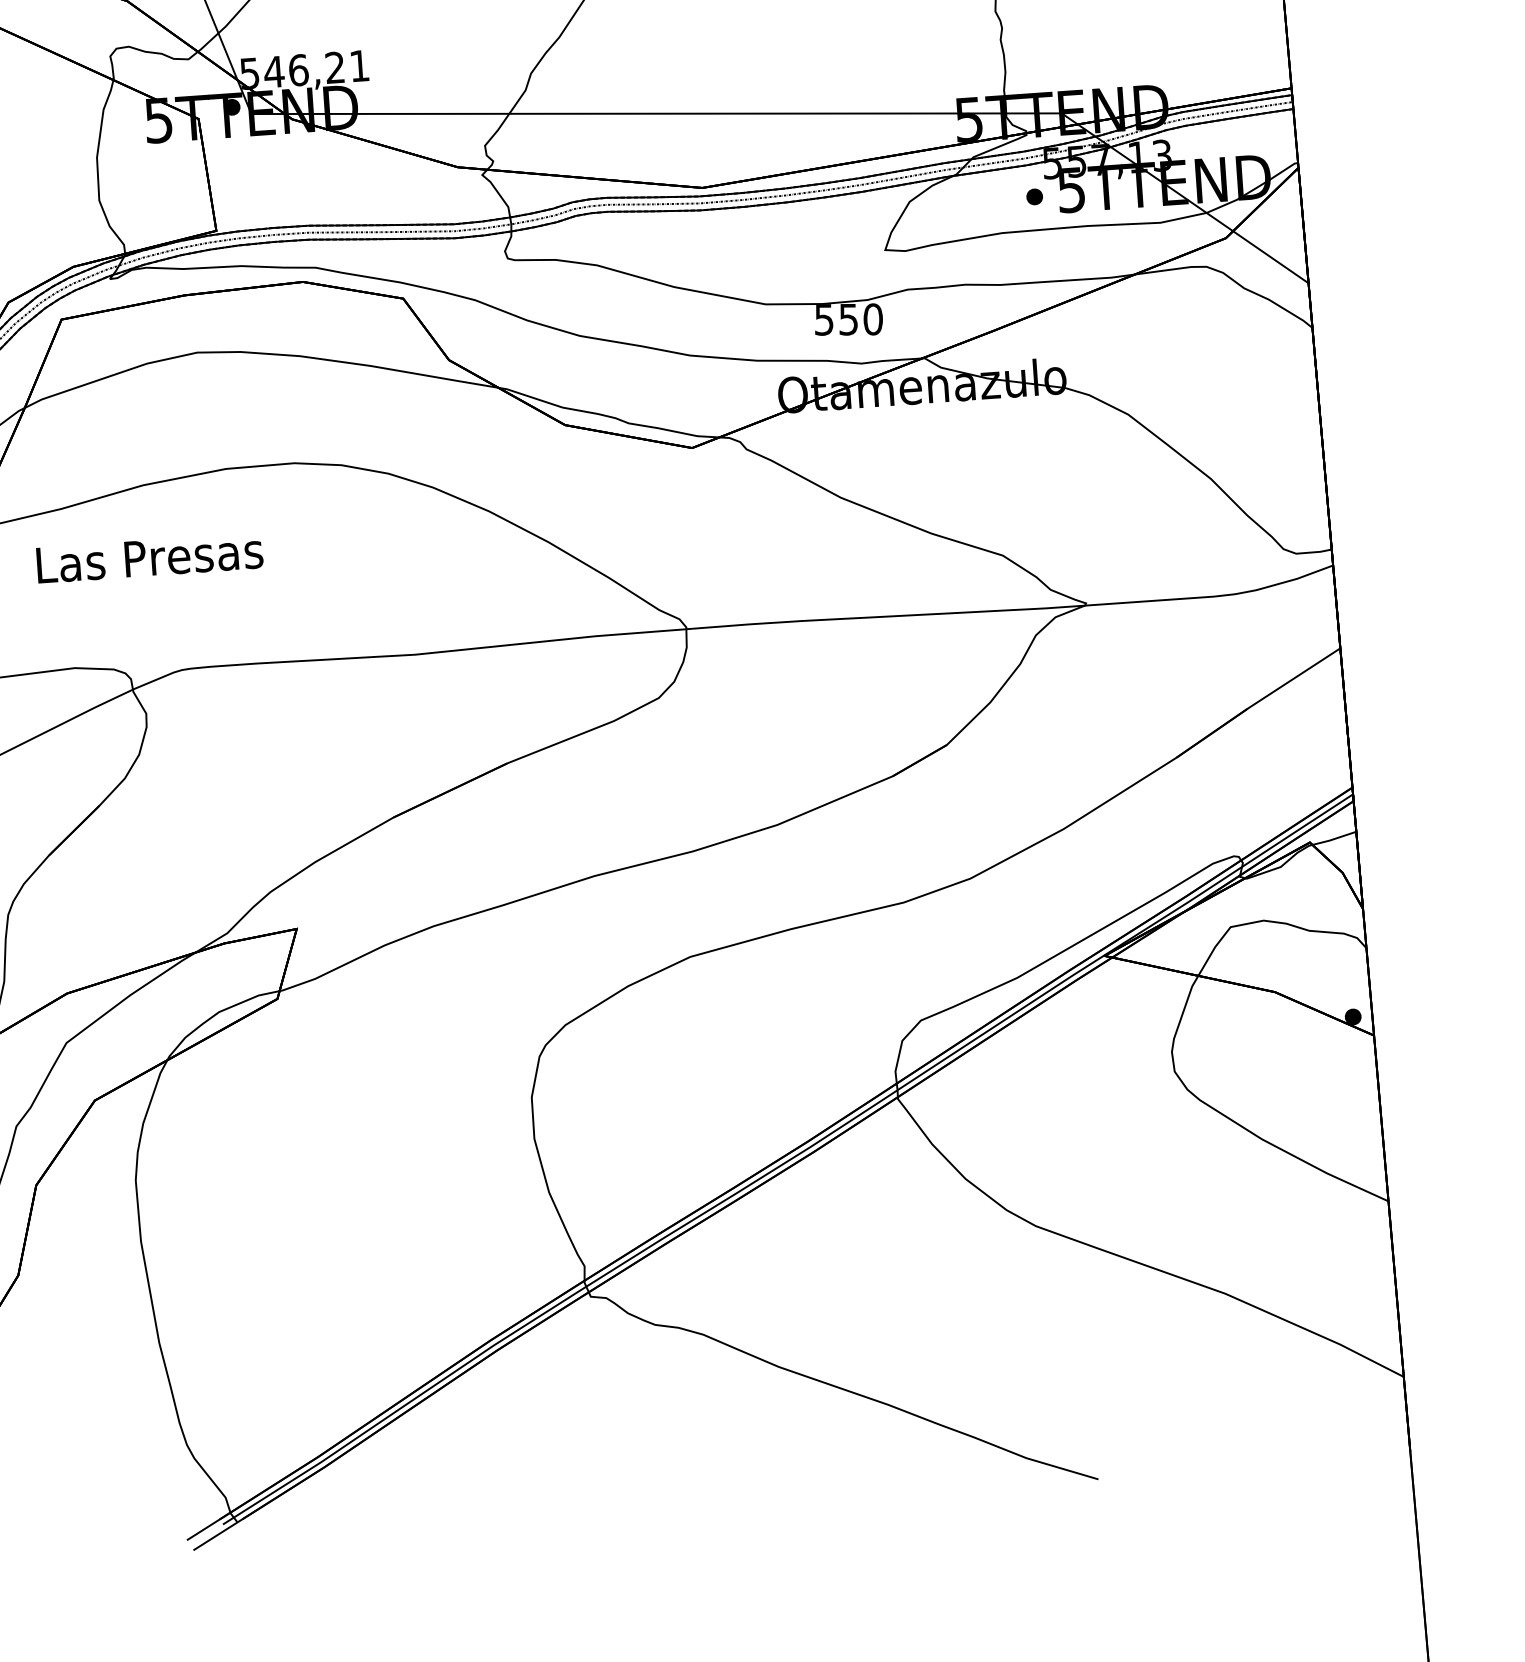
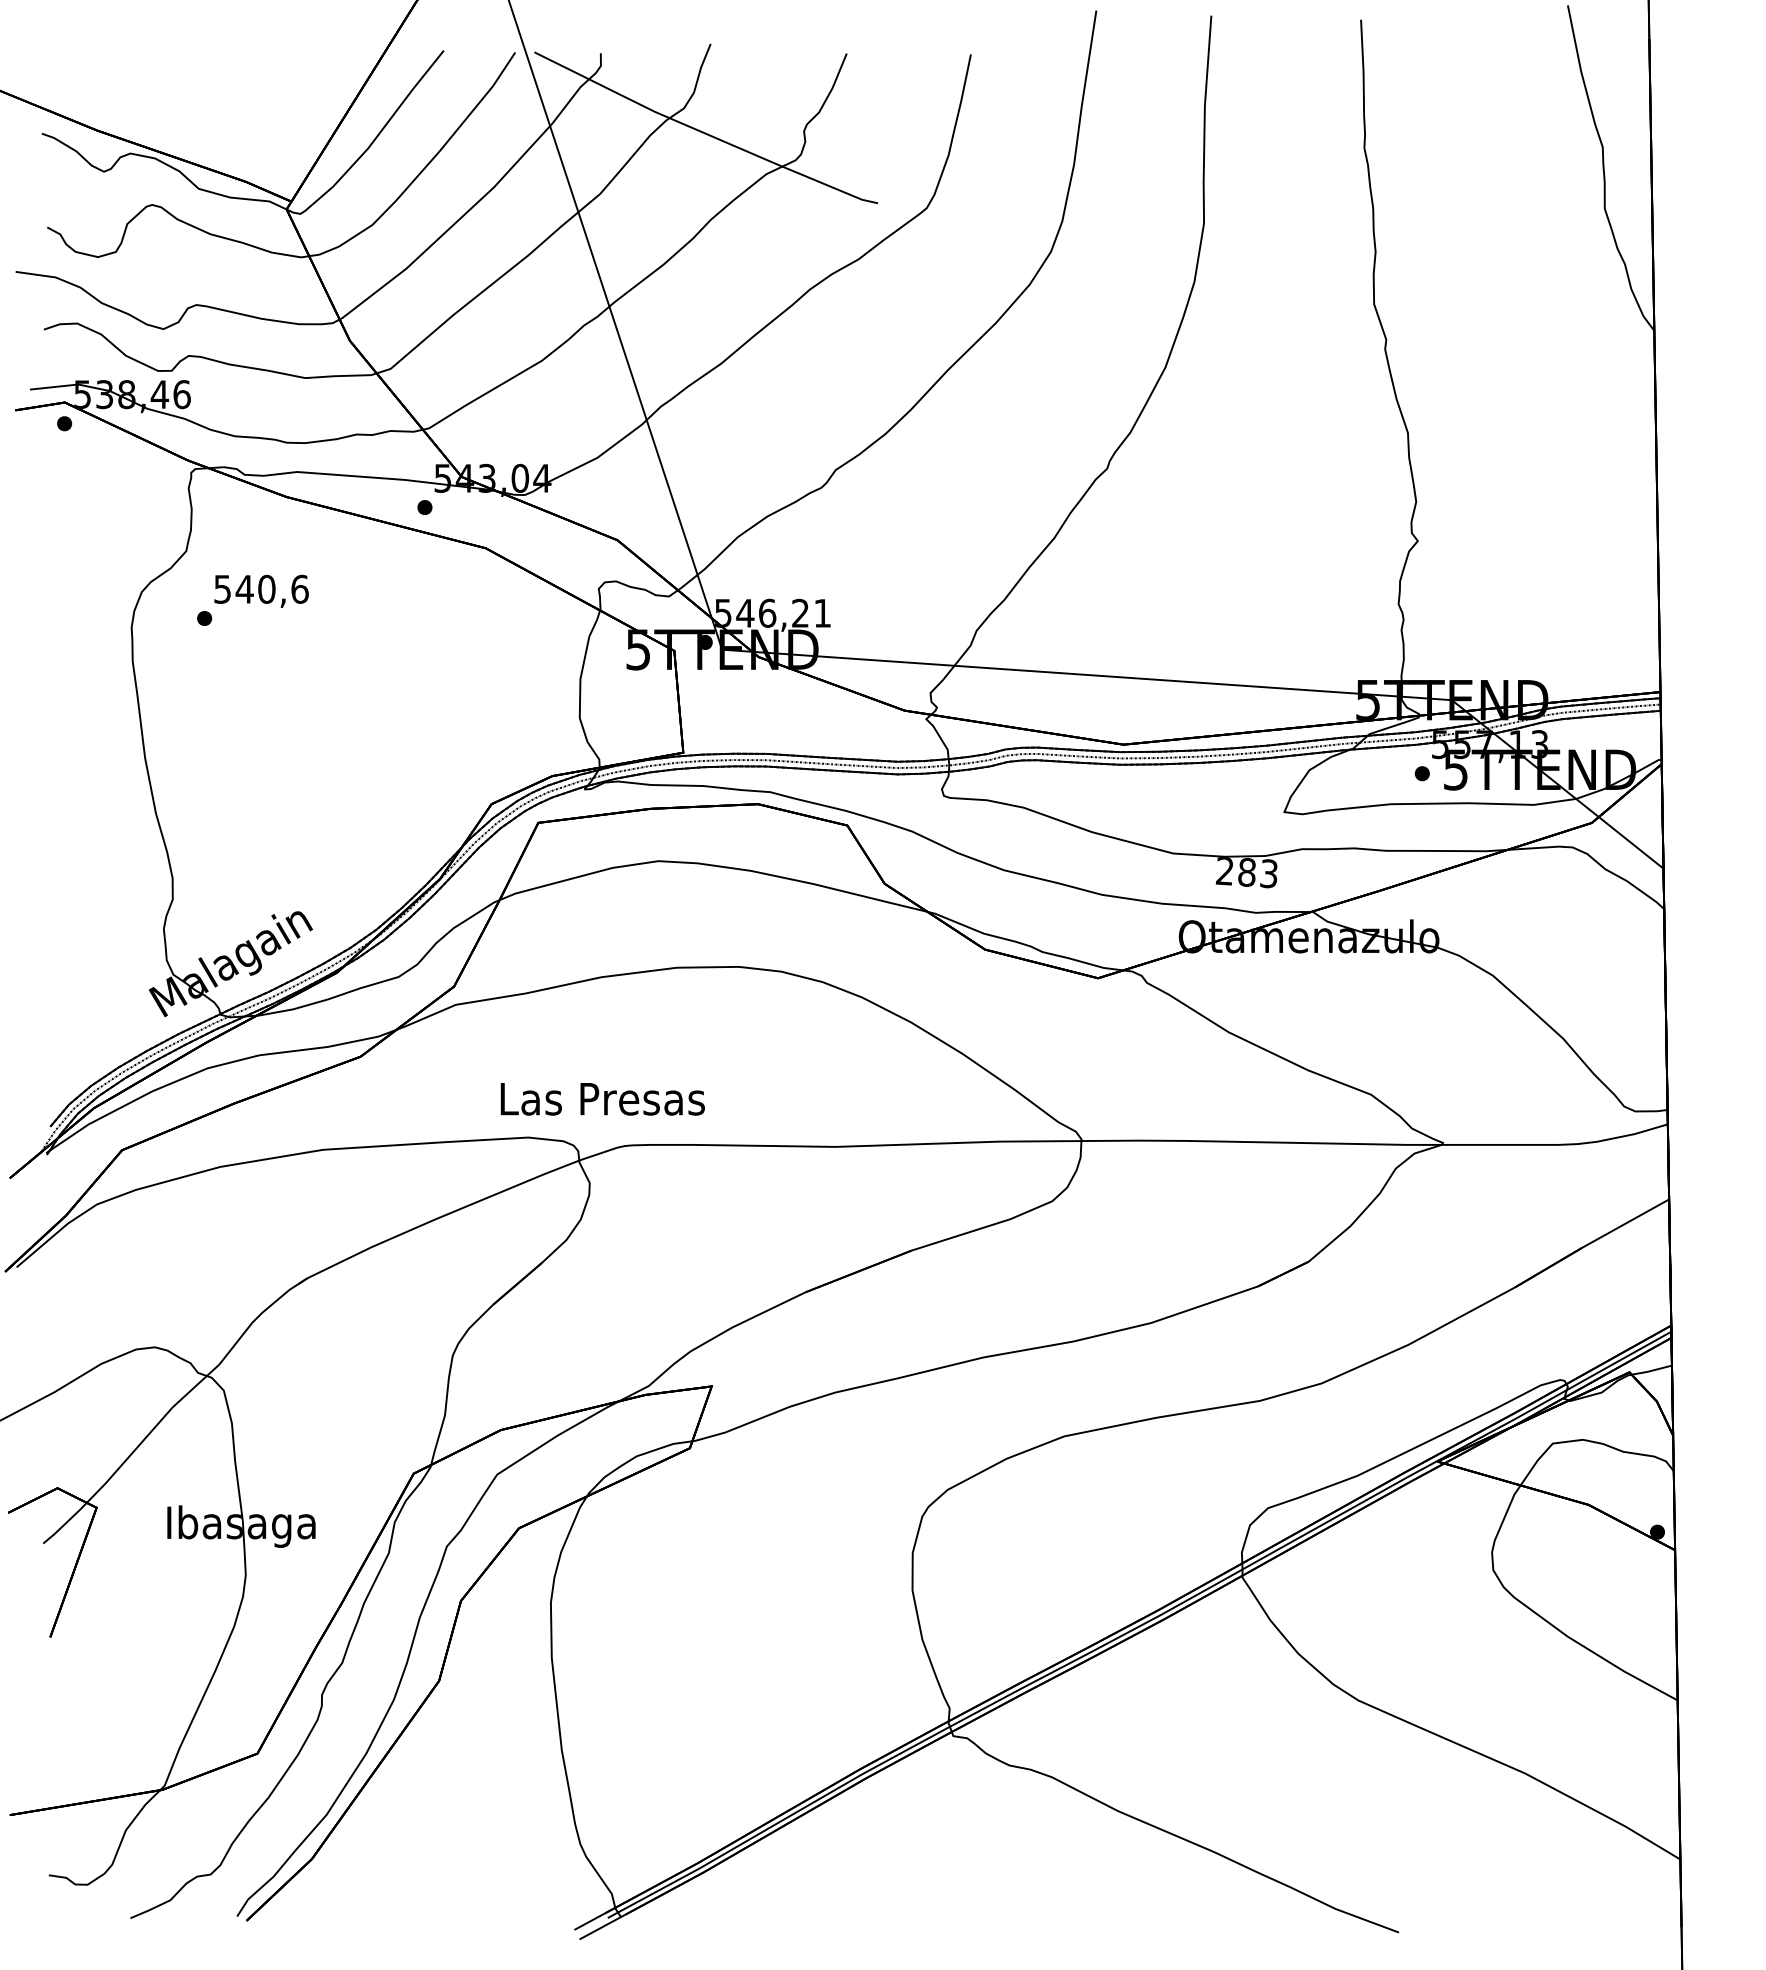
text: (848, 319) -> (1246, 872), 550 -> 283
text: (149, 558) -> (602, 1099), moved

